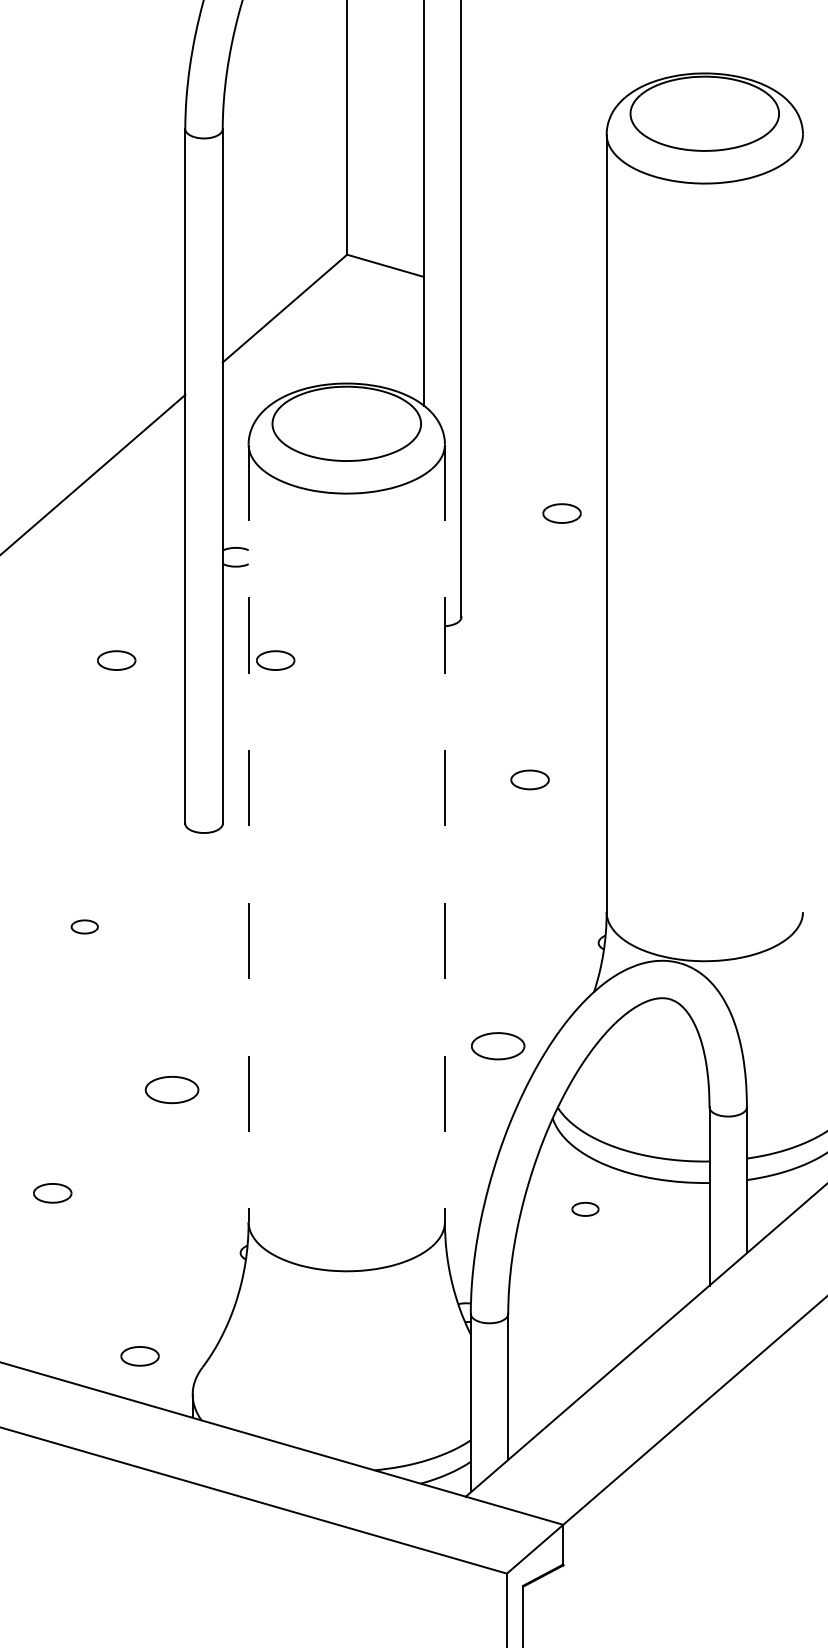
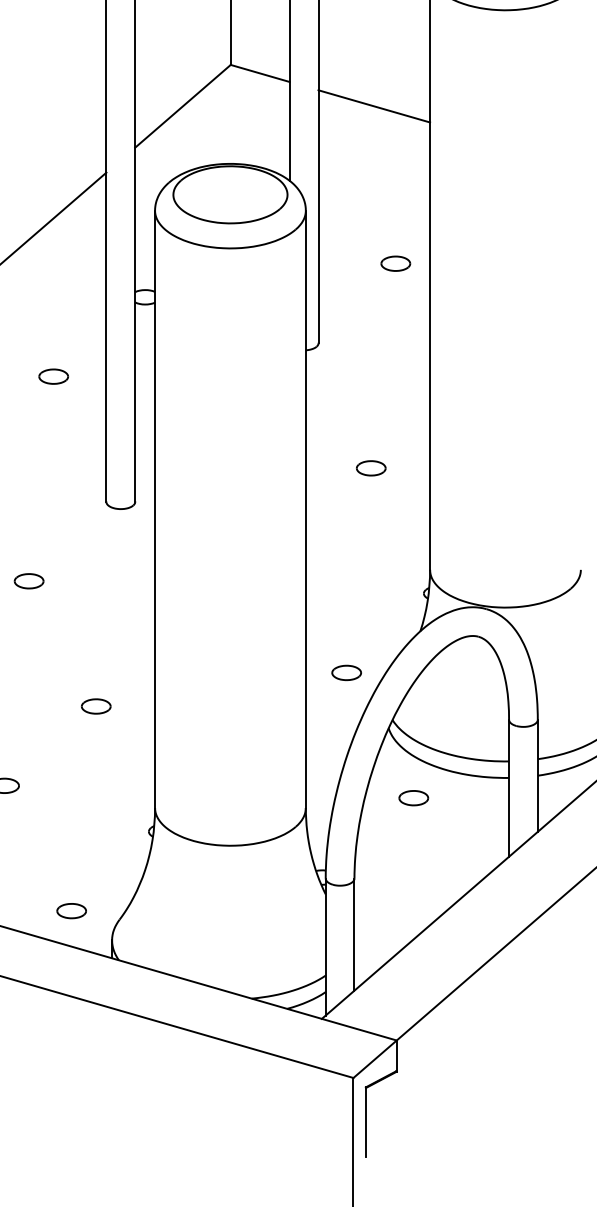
line: (533, 308) -> (373, 106), added
part: (275, 660) -> (175, 376), removed
line: (248, 833) -> (154, 509), dashed -> solid
line: (444, 833) -> (305, 509), dashed -> solid
part: (84, 926) -> (29, 580), size x1.43
part: (497, 1046) -> (346, 673), size x0.71
part: (171, 1089) -> (95, 706), size x0.71
part: (585, 1209) -> (413, 798), size x1.43

